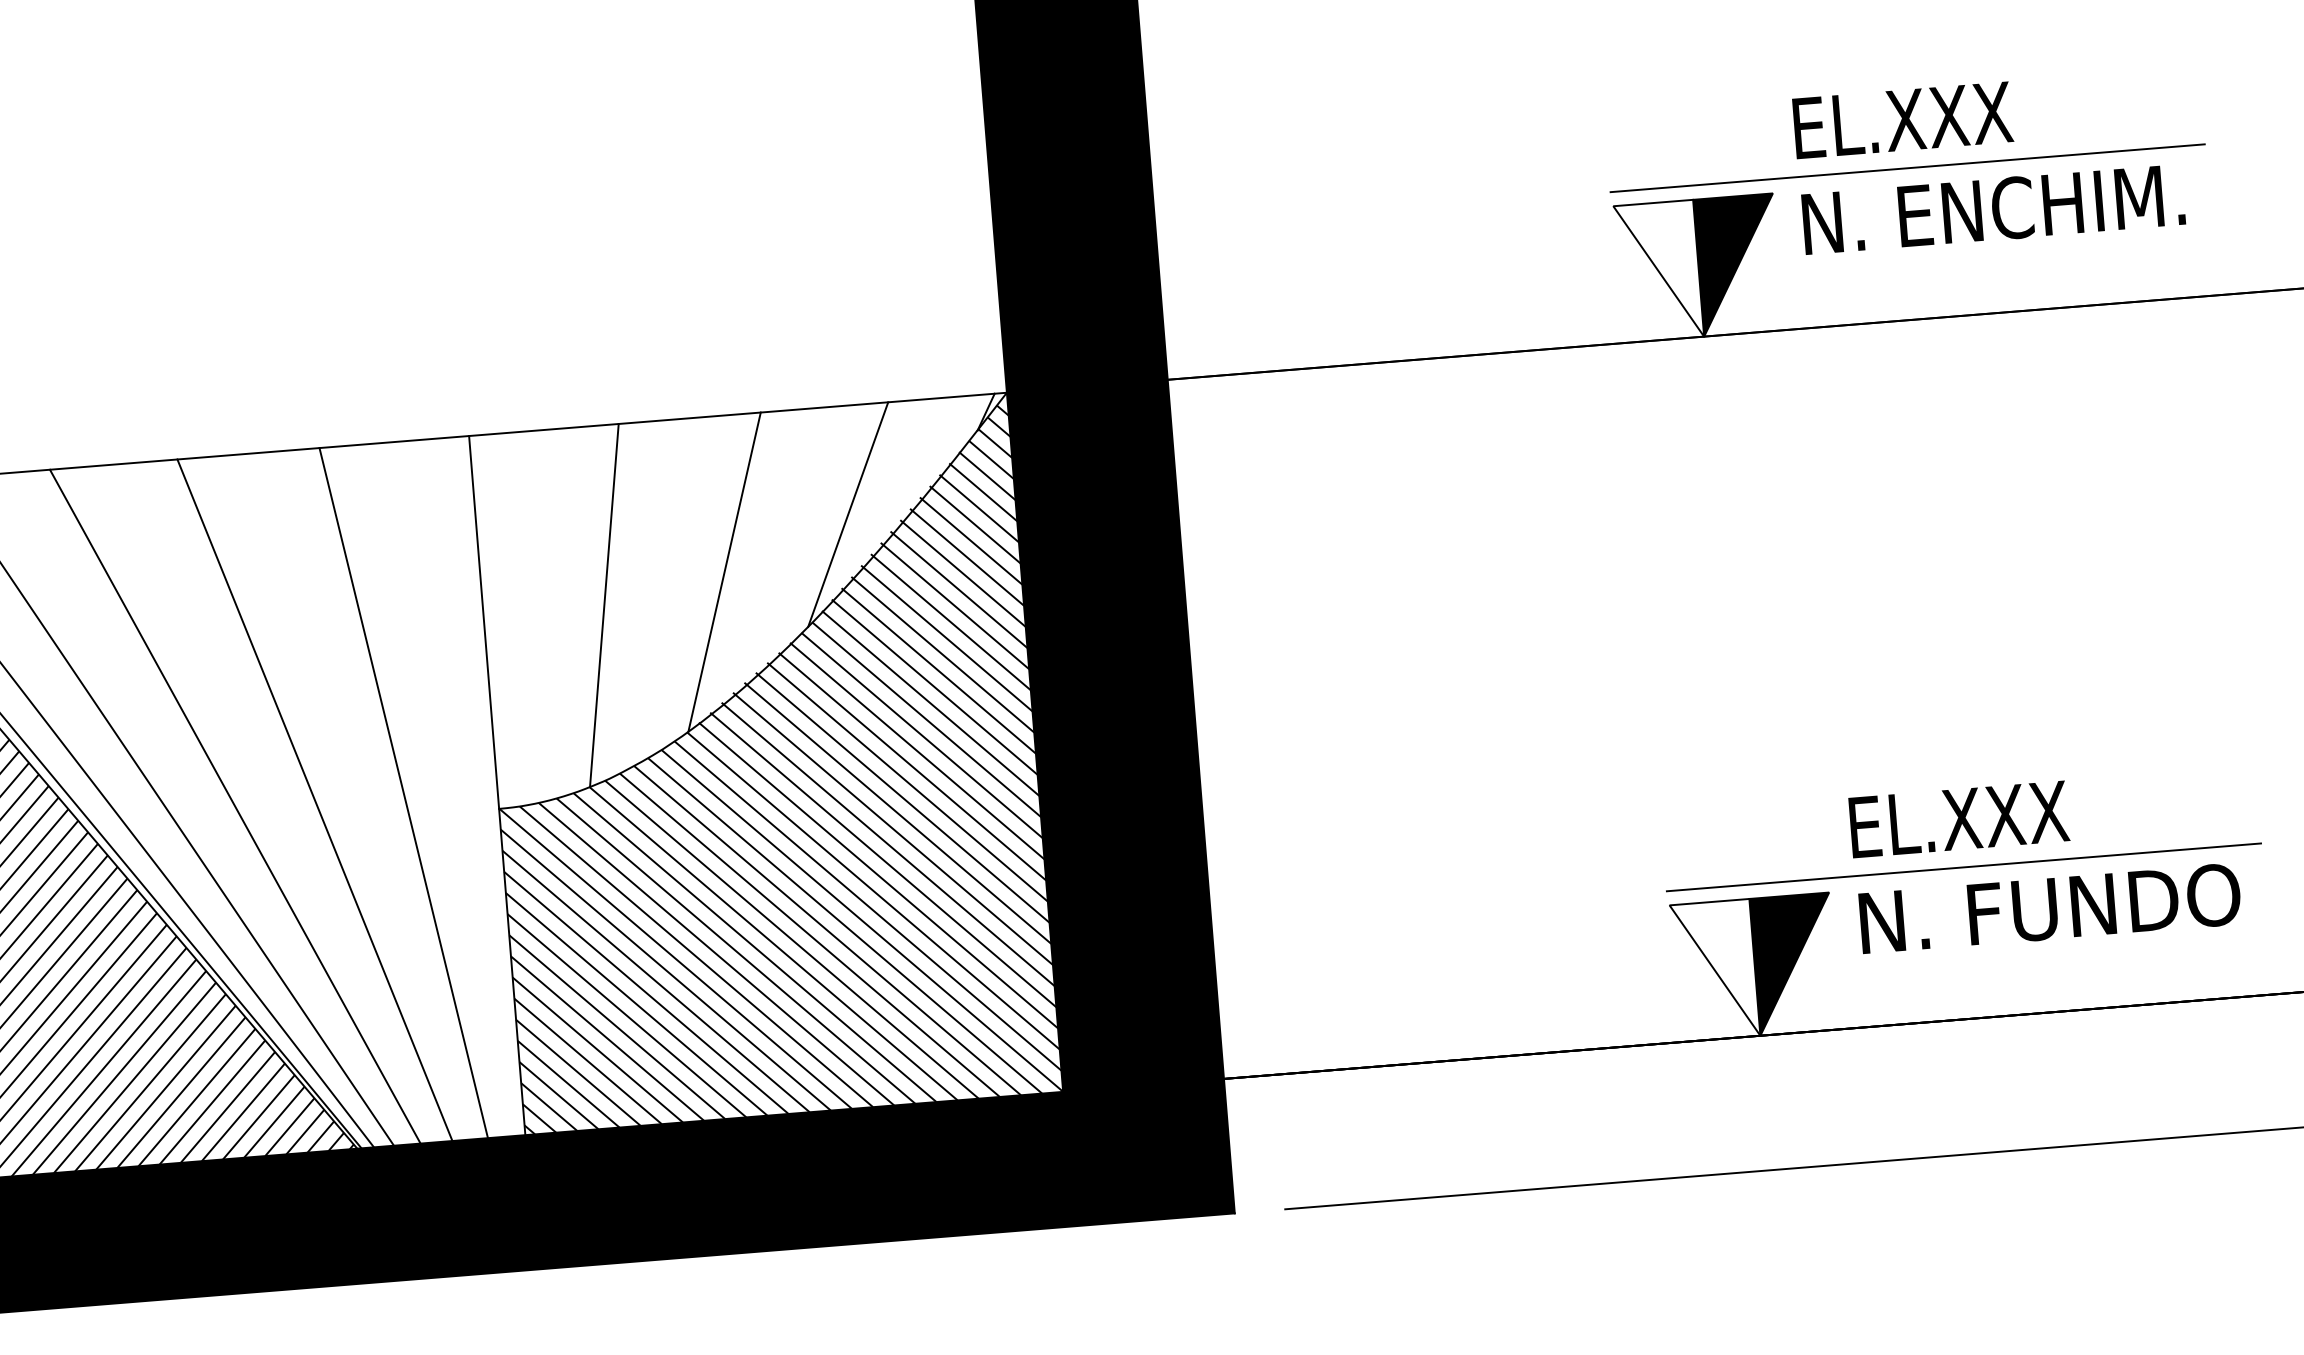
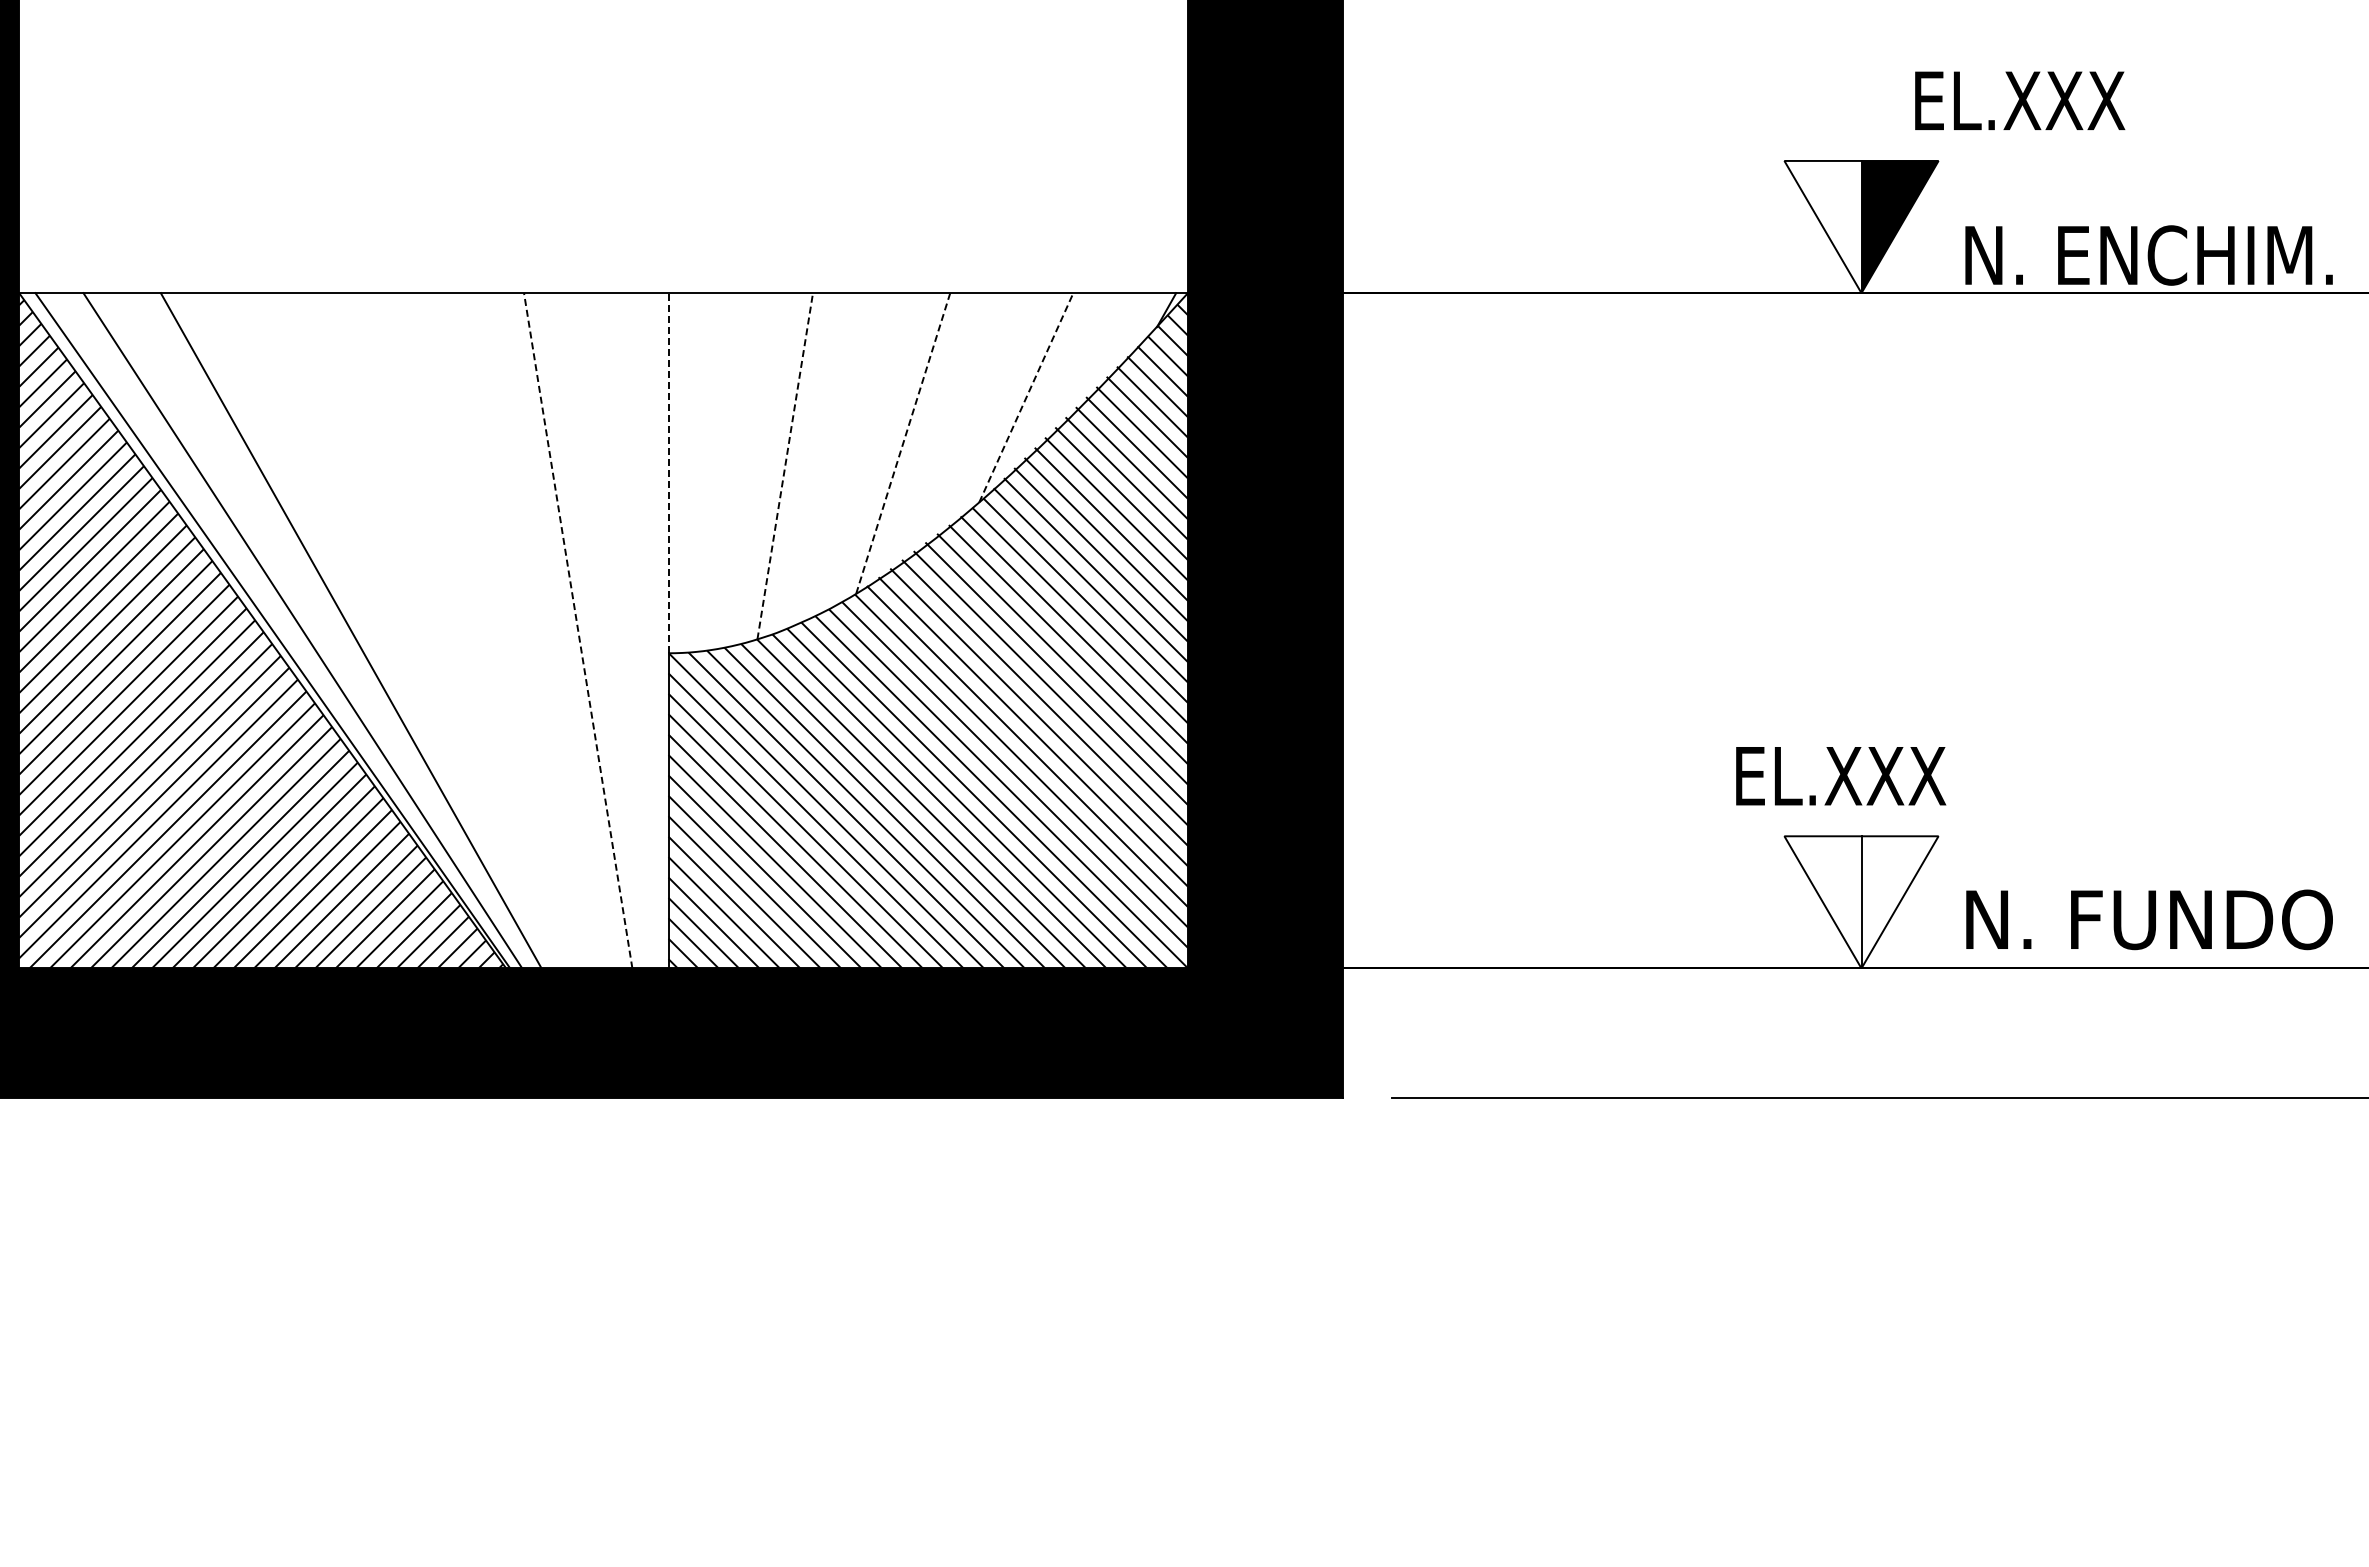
text: (1903, 119) -> (2020, 100), moved
line: (1907, 168) -> (2069, 147), removed
text: (1992, 209) -> (2148, 255), moved
line: (848, 514) -> (1026, 397), solid -> dashed
line: (724, 572) -> (903, 443), solid -> dashed
line: (604, 604) -> (785, 465), solid -> dashed
line: (484, 621) -> (668, 472), solid -> dashed
line: (404, 792) -> (578, 630), solid -> dashed
line: (314, 799) -> (492, 630), removed
line: (235, 806) -> (415, 630), removed
text: (1959, 819) -> (1841, 776), moved
line: (1963, 867) -> (2069, 822), removed
text: (2050, 908) -> (2149, 919), moved
fill: (1794, 964) -> (1899, 902), removed

